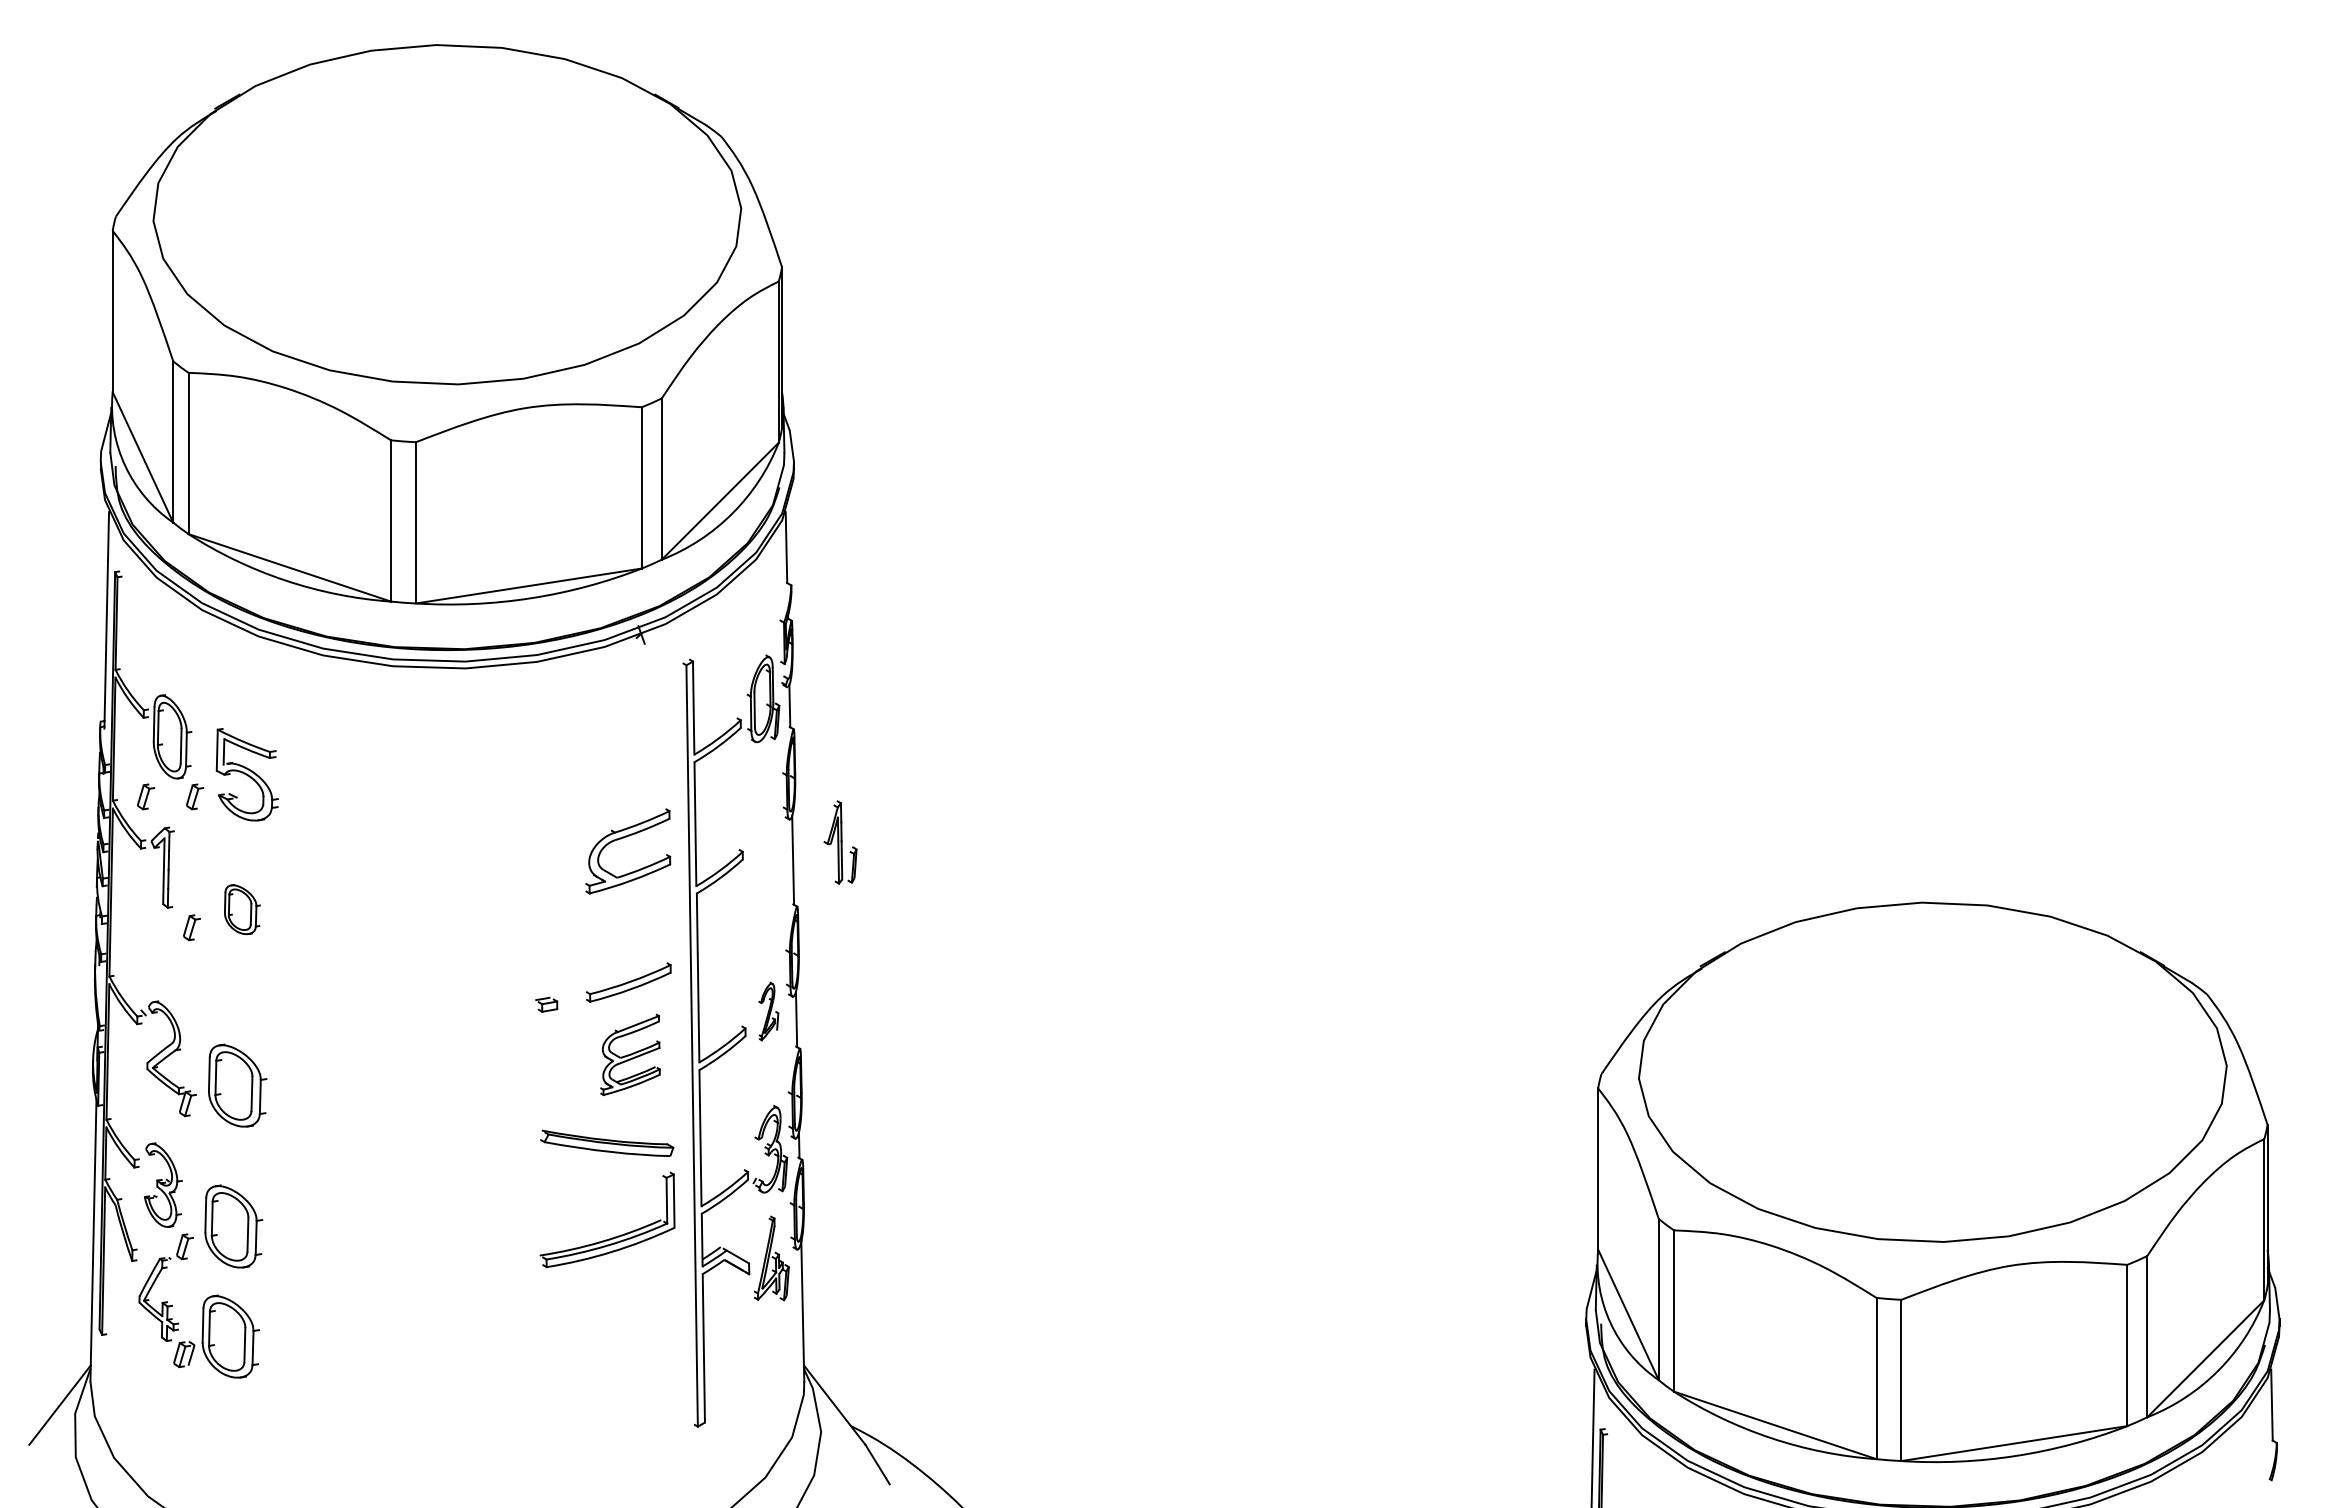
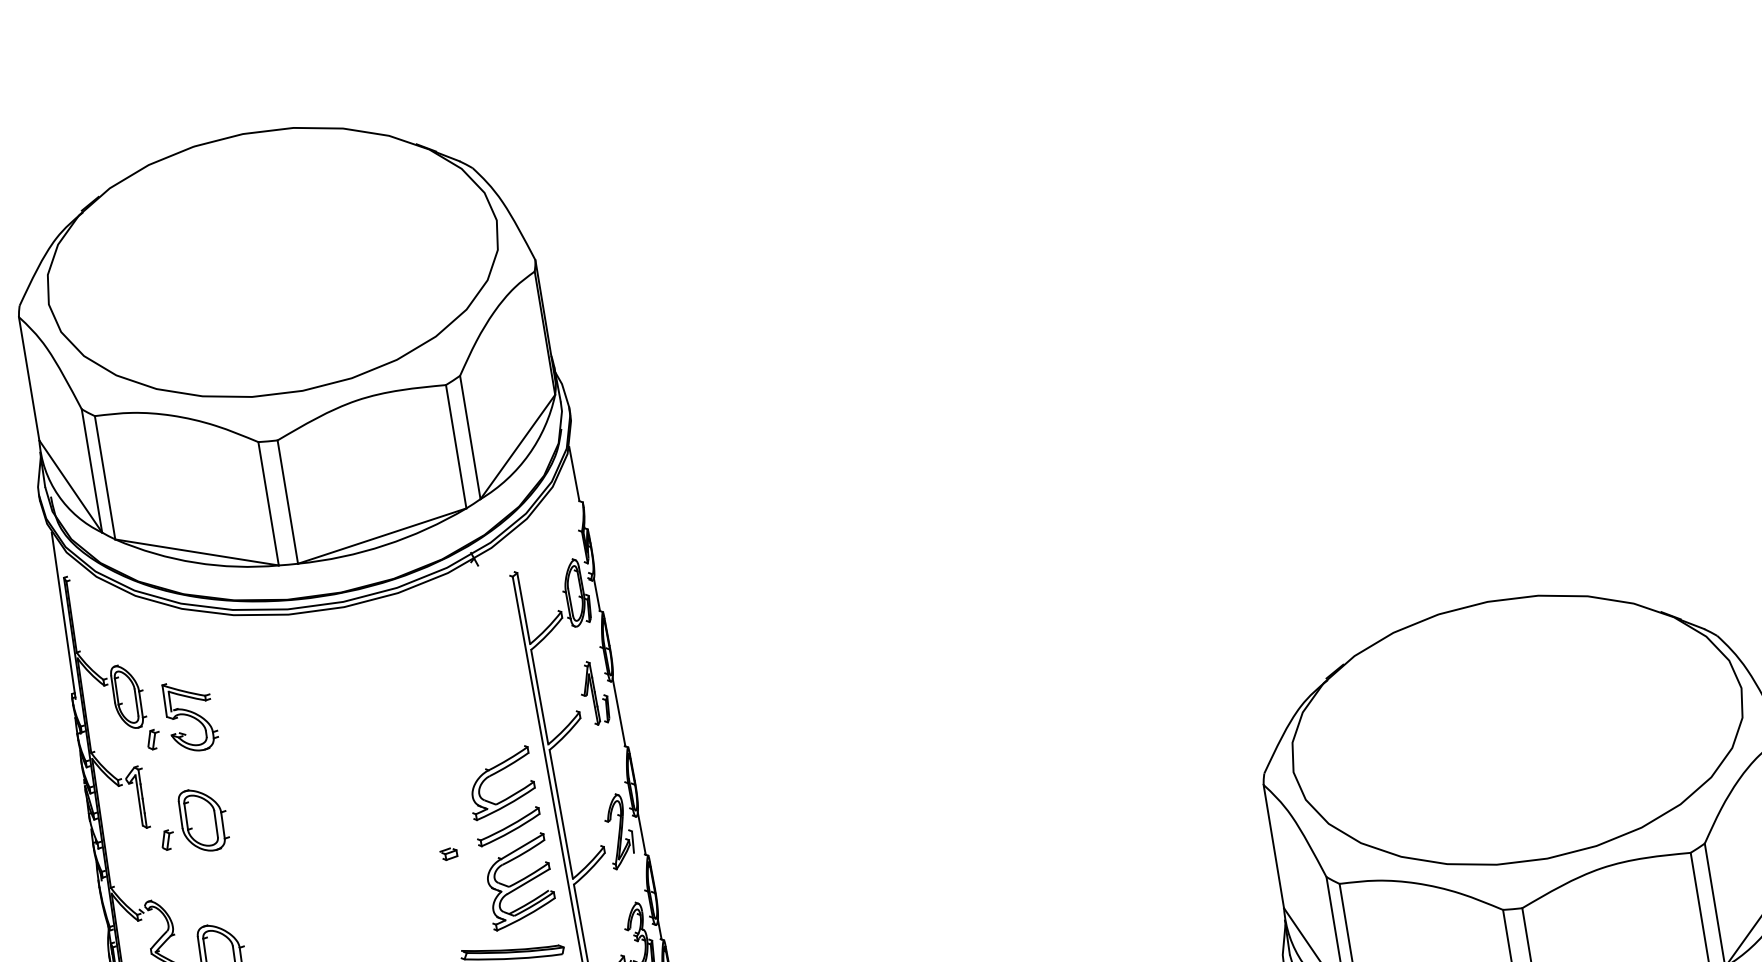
part: (146, 796) -> (116, 745), removed
part: (624, 838) -> (496, 773), moved
part: (840, 842) -> (594, 693), moved
part: (242, 909) -> (204, 819), size x1.67
part: (768, 1011) -> (619, 831), size x1.67
part: (630, 1054) -> (519, 881), size x1.43

